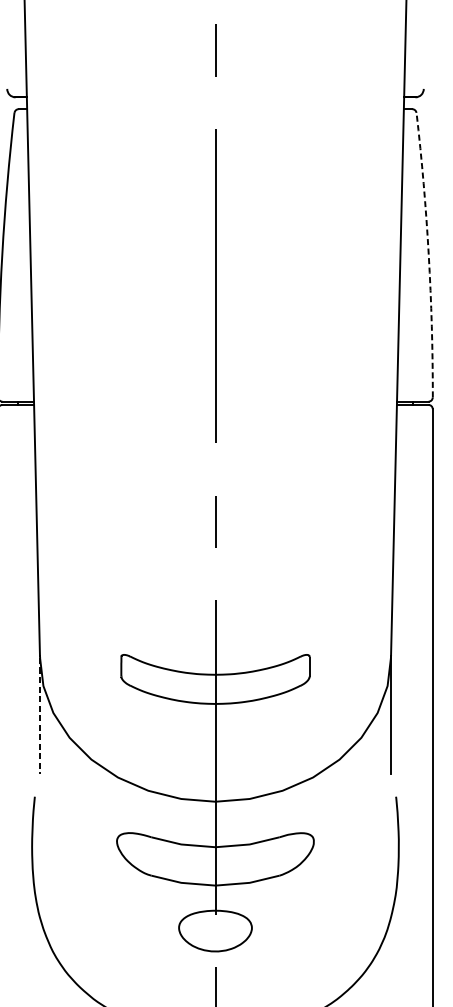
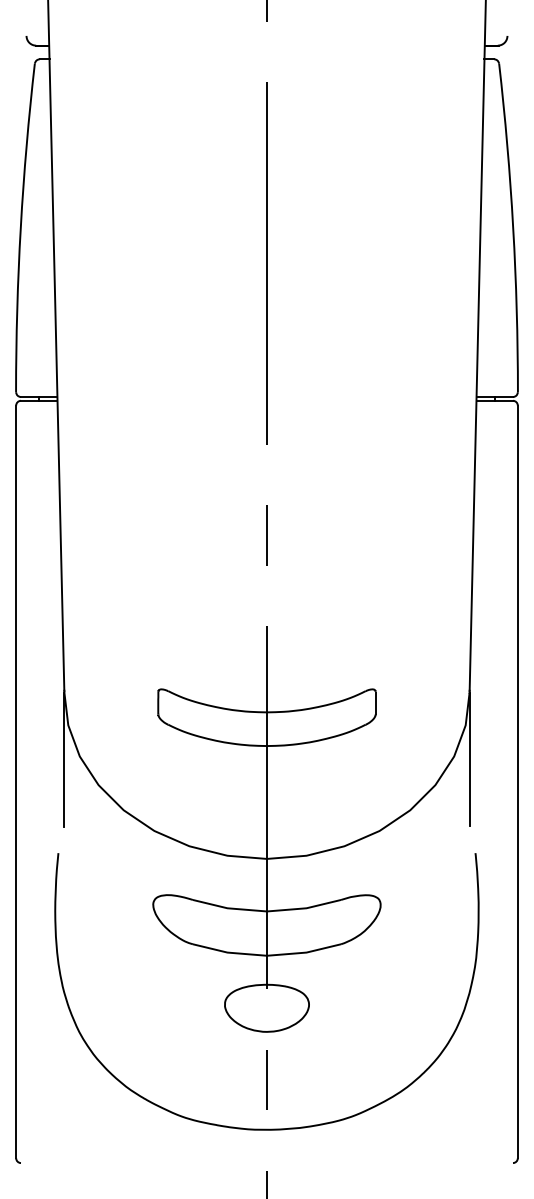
arc: (429, 254) -> (513, 227), dashed -> solid
line: (40, 716) -> (64, 760), dashed -> solid

